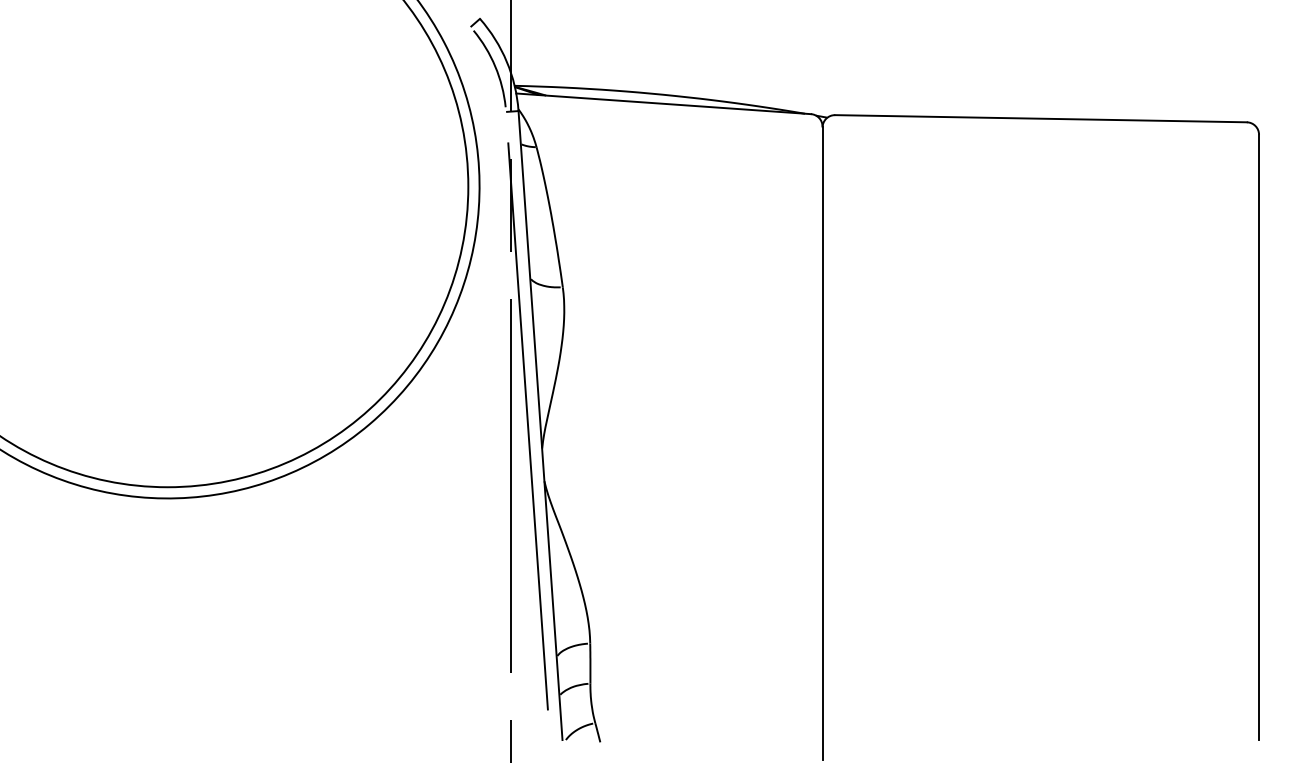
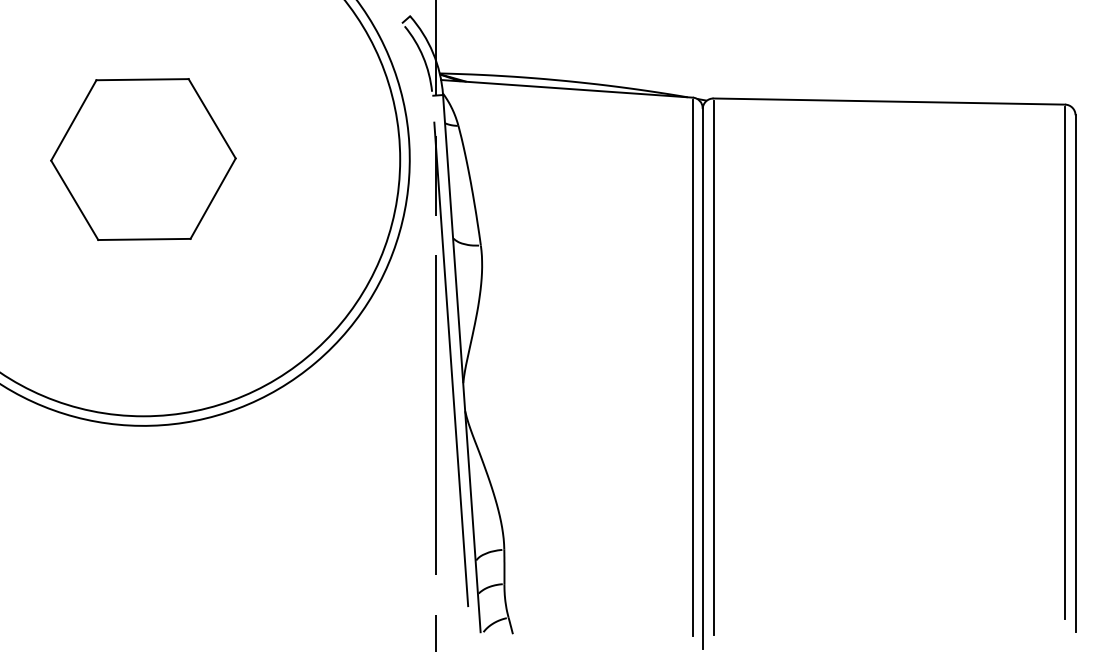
part: (167, 186) -> (143, 159), added
line: (1246, 425) -> (1064, 363), added
line: (810, 430) -> (692, 367), added
line: (835, 430) -> (713, 367), added

